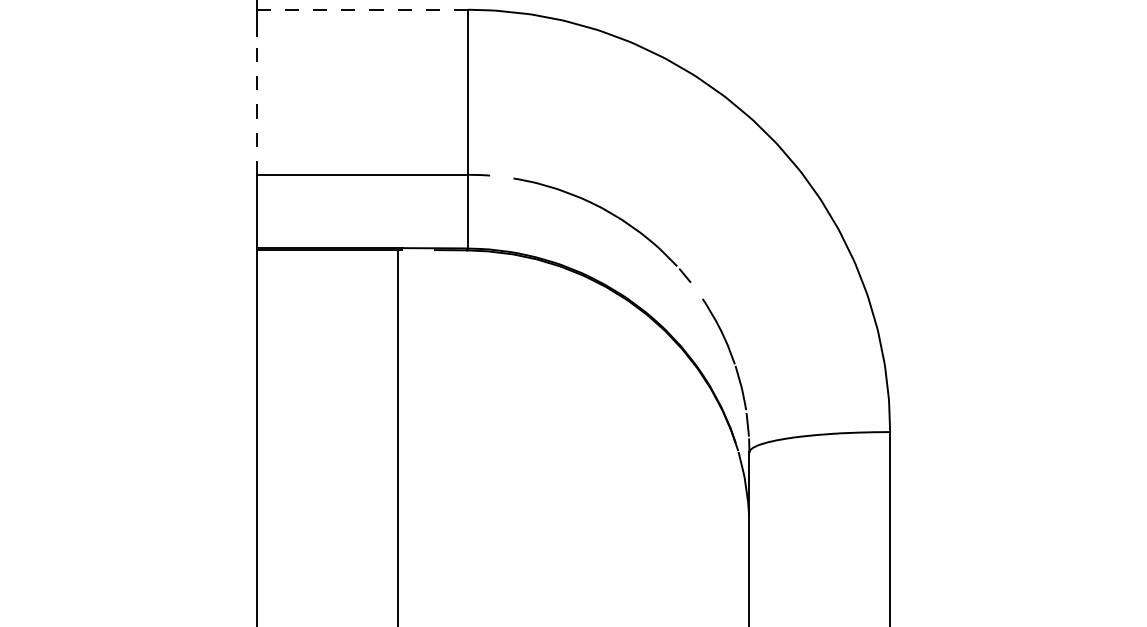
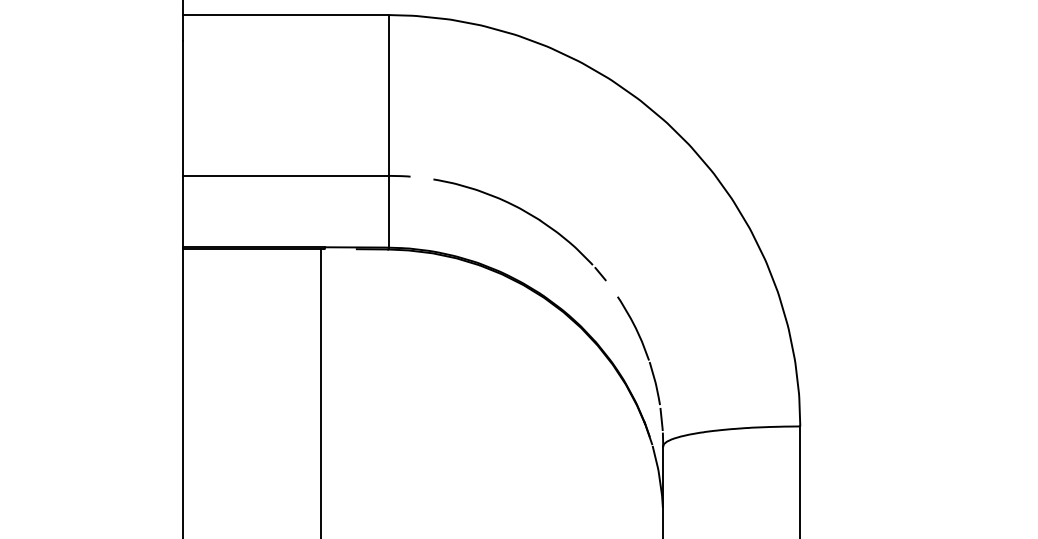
line: (362, 9) -> (286, 14), dashed -> solid
line: (256, 105) -> (183, 108), dashed -> solid

